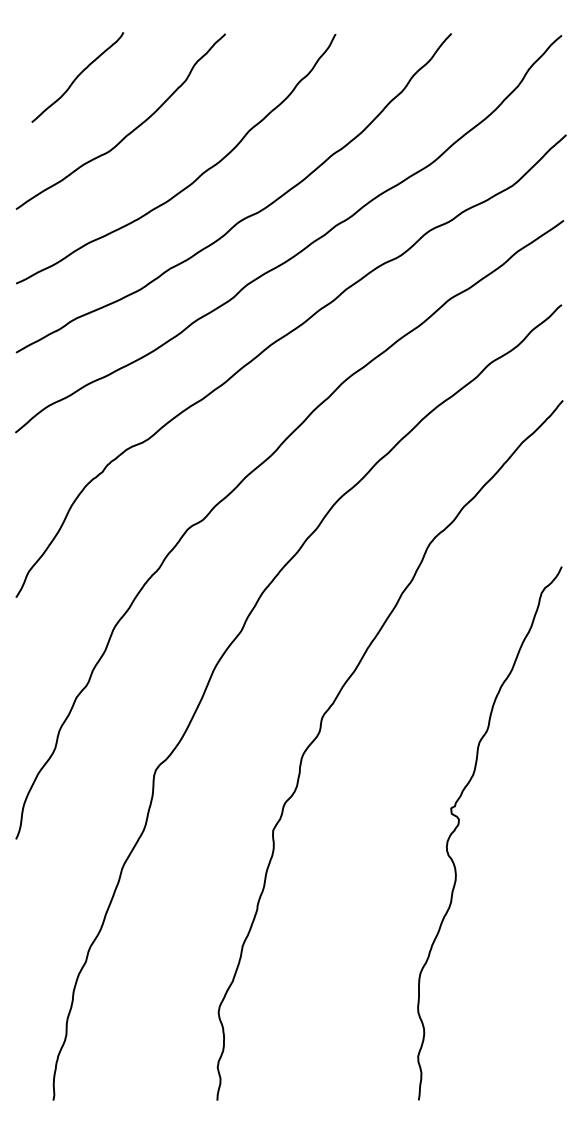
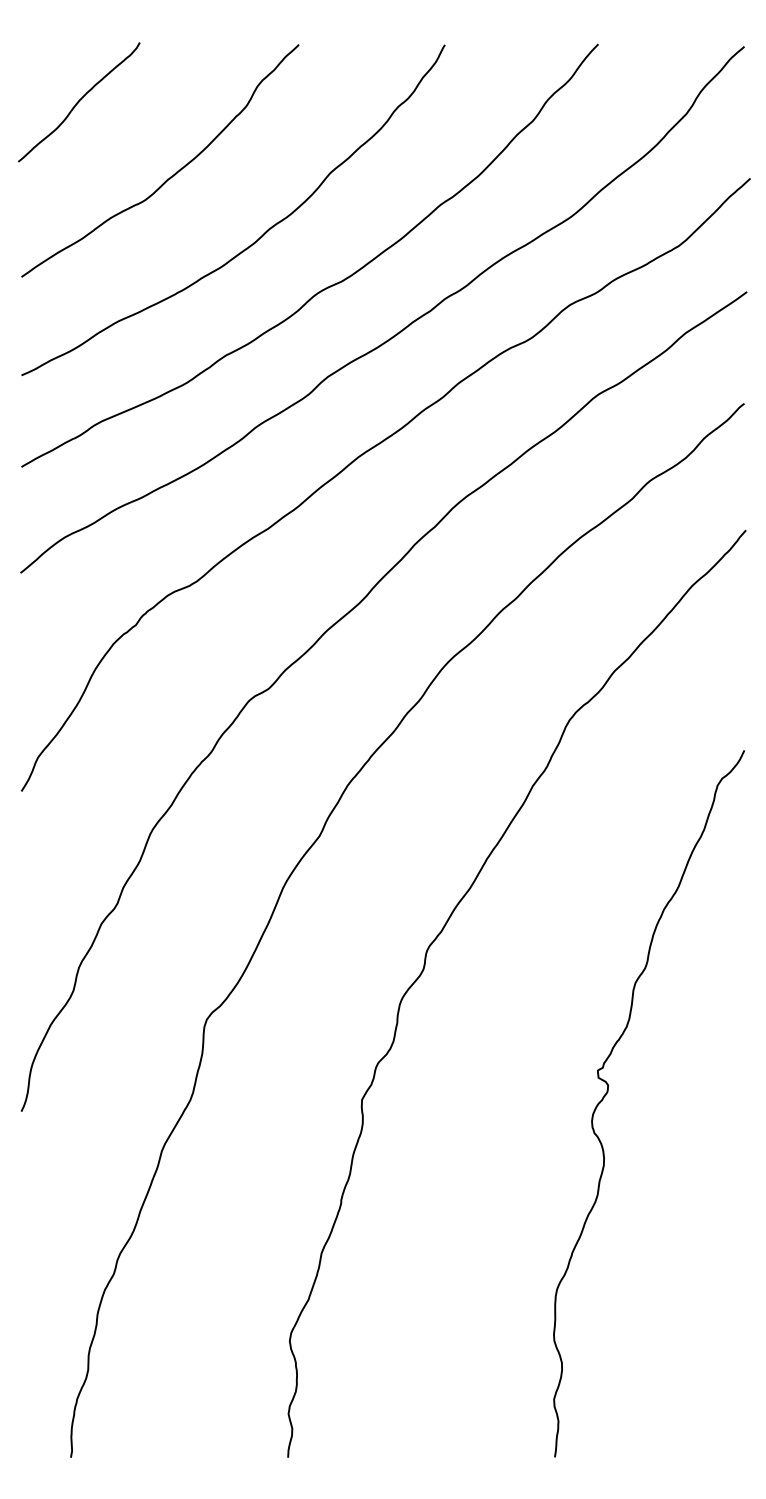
curve: (78, 77) -> (79, 102), moved

